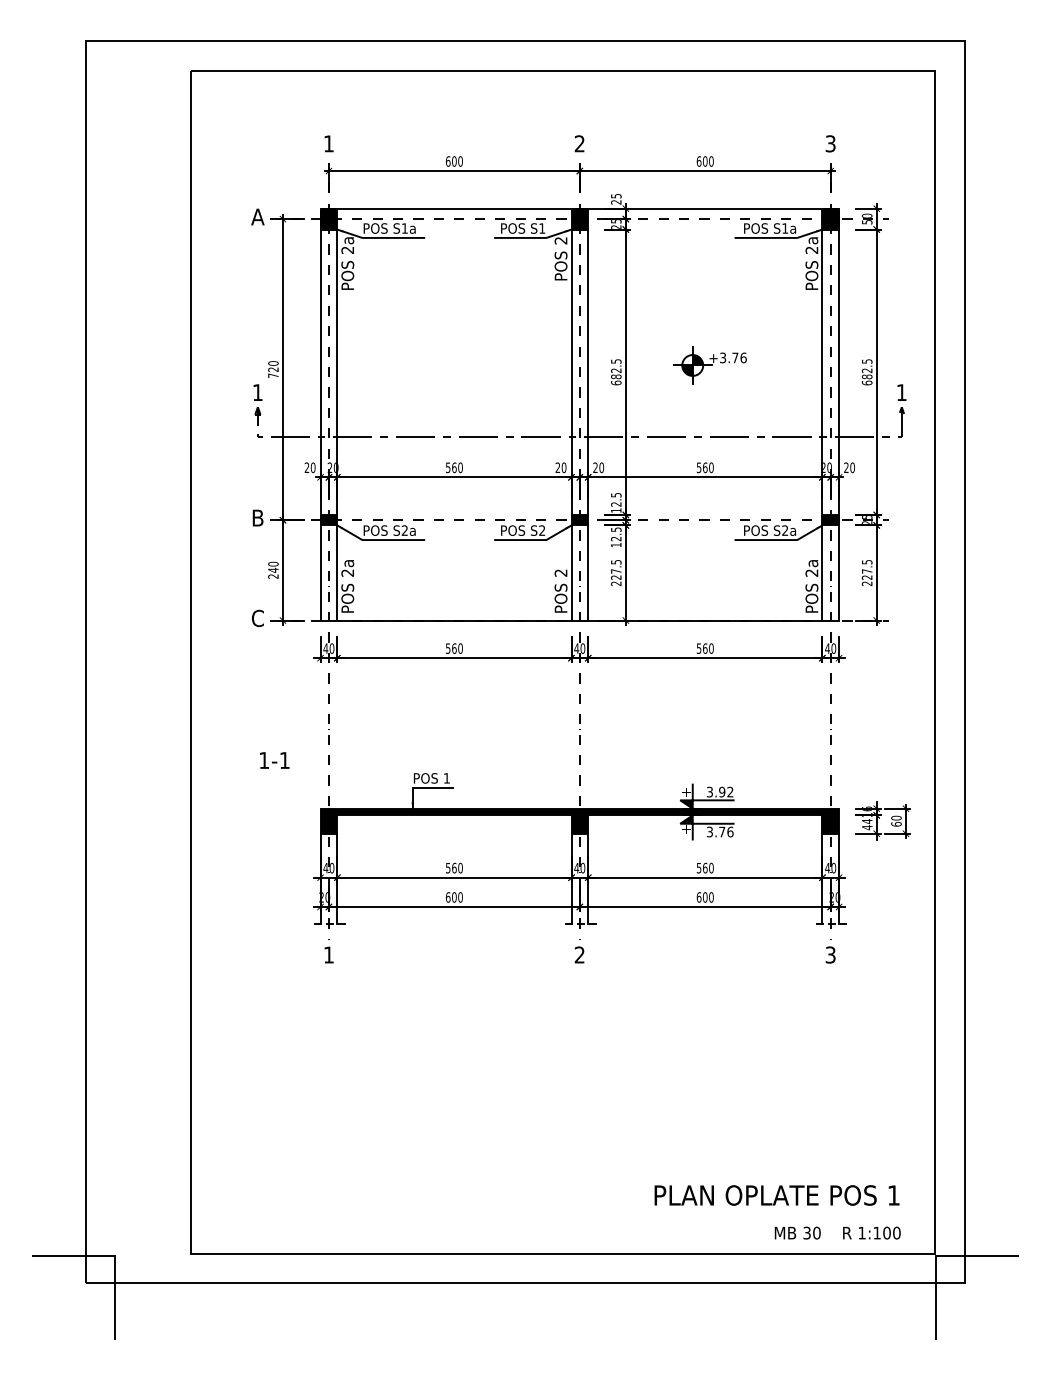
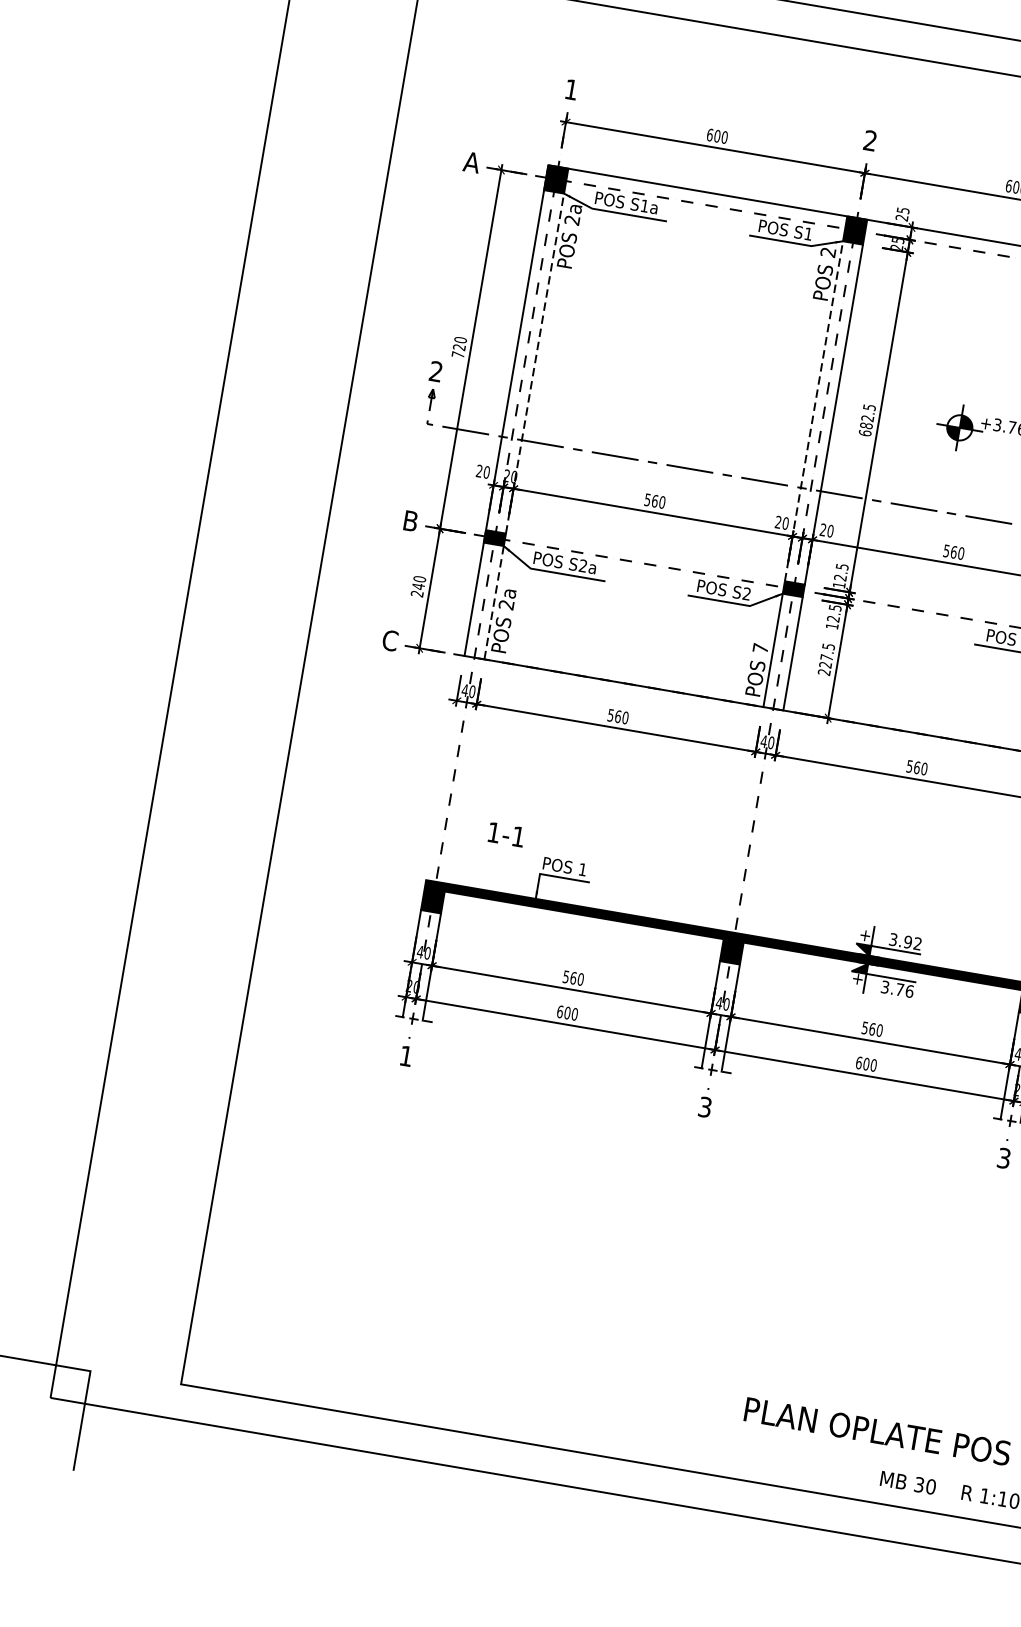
line: (337, 372) -> (535, 363), solid -> dashed
line: (571, 372) -> (813, 411), solid -> dashed
text: (257, 392) -> (435, 371), 1 -> 2
line: (337, 572) -> (494, 602), solid -> dashed
text: (560, 572) -> (760, 647), 2 -> 7
text: (274, 760) -> (506, 834), moved
text: (579, 954) -> (704, 1106), 2 -> 3

